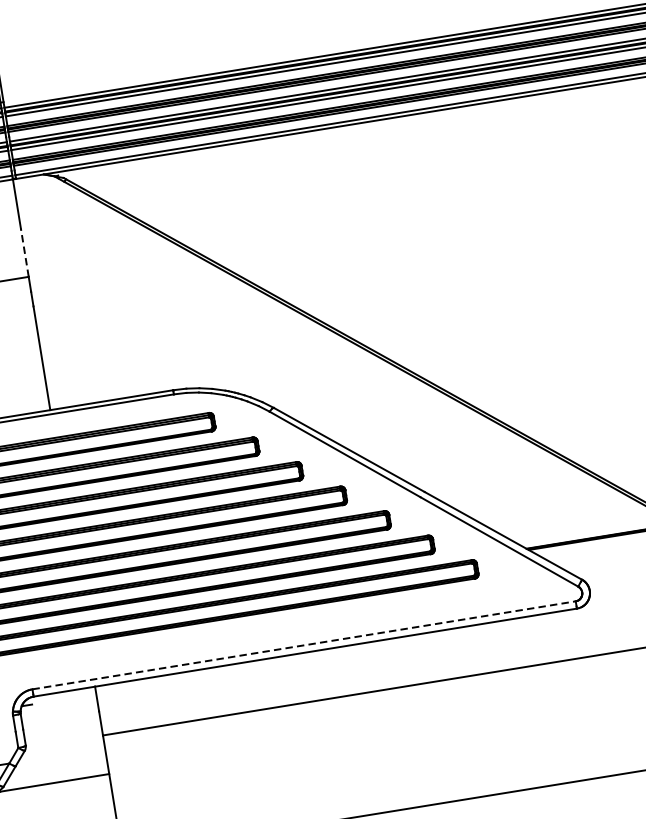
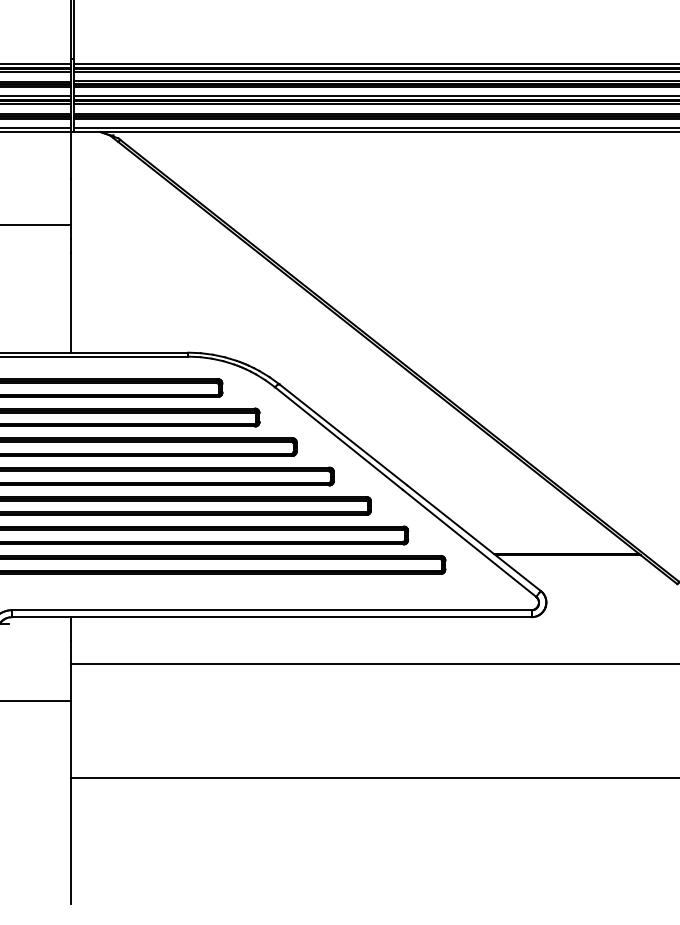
line: (24, 252) -> (70, 201), dashed -> solid
line: (303, 645) -> (271, 610), dashed -> solid

